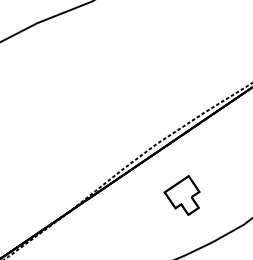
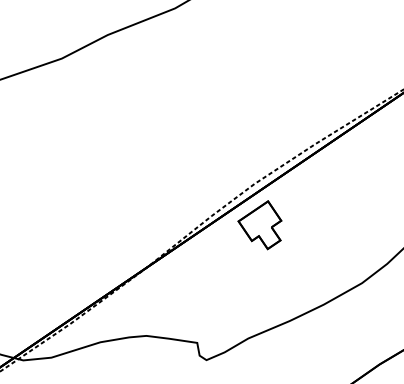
part: (181, 195) -> (259, 225), moved

